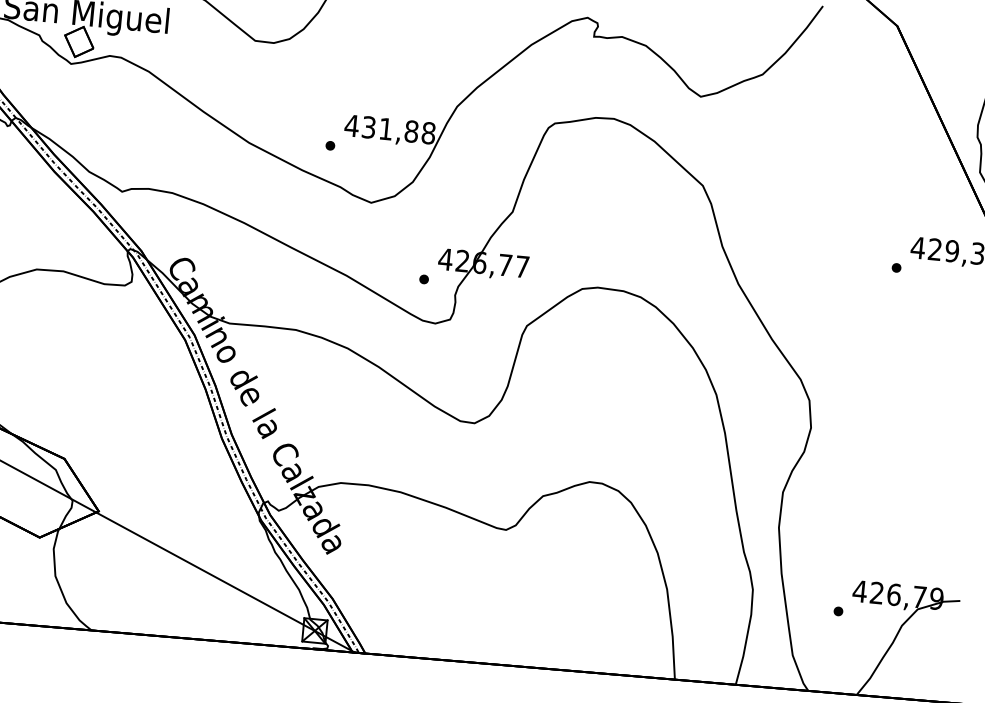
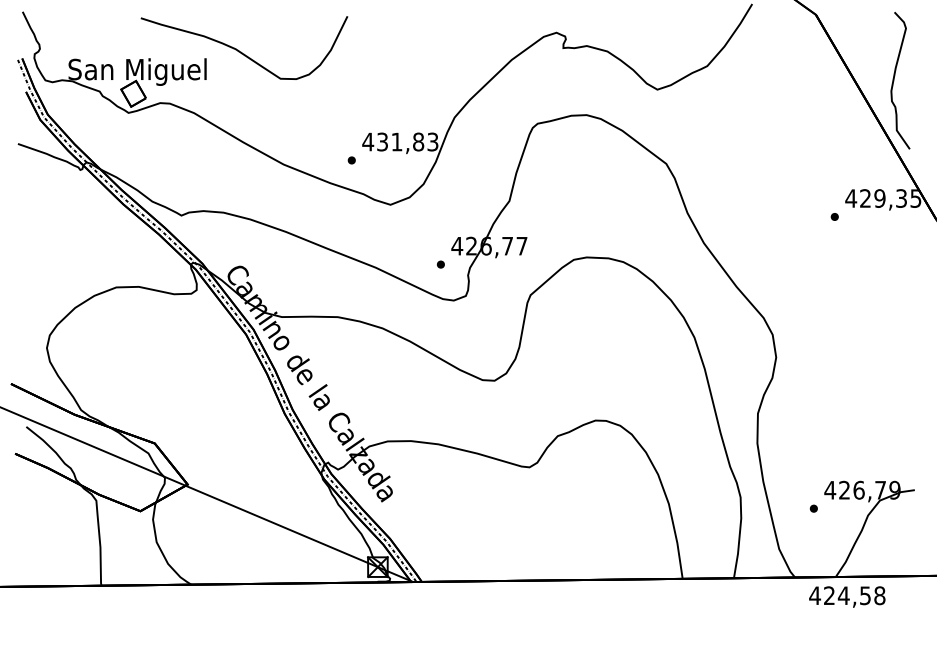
text: (428, 132) -> (432, 141), 431,88 -> 431,83

